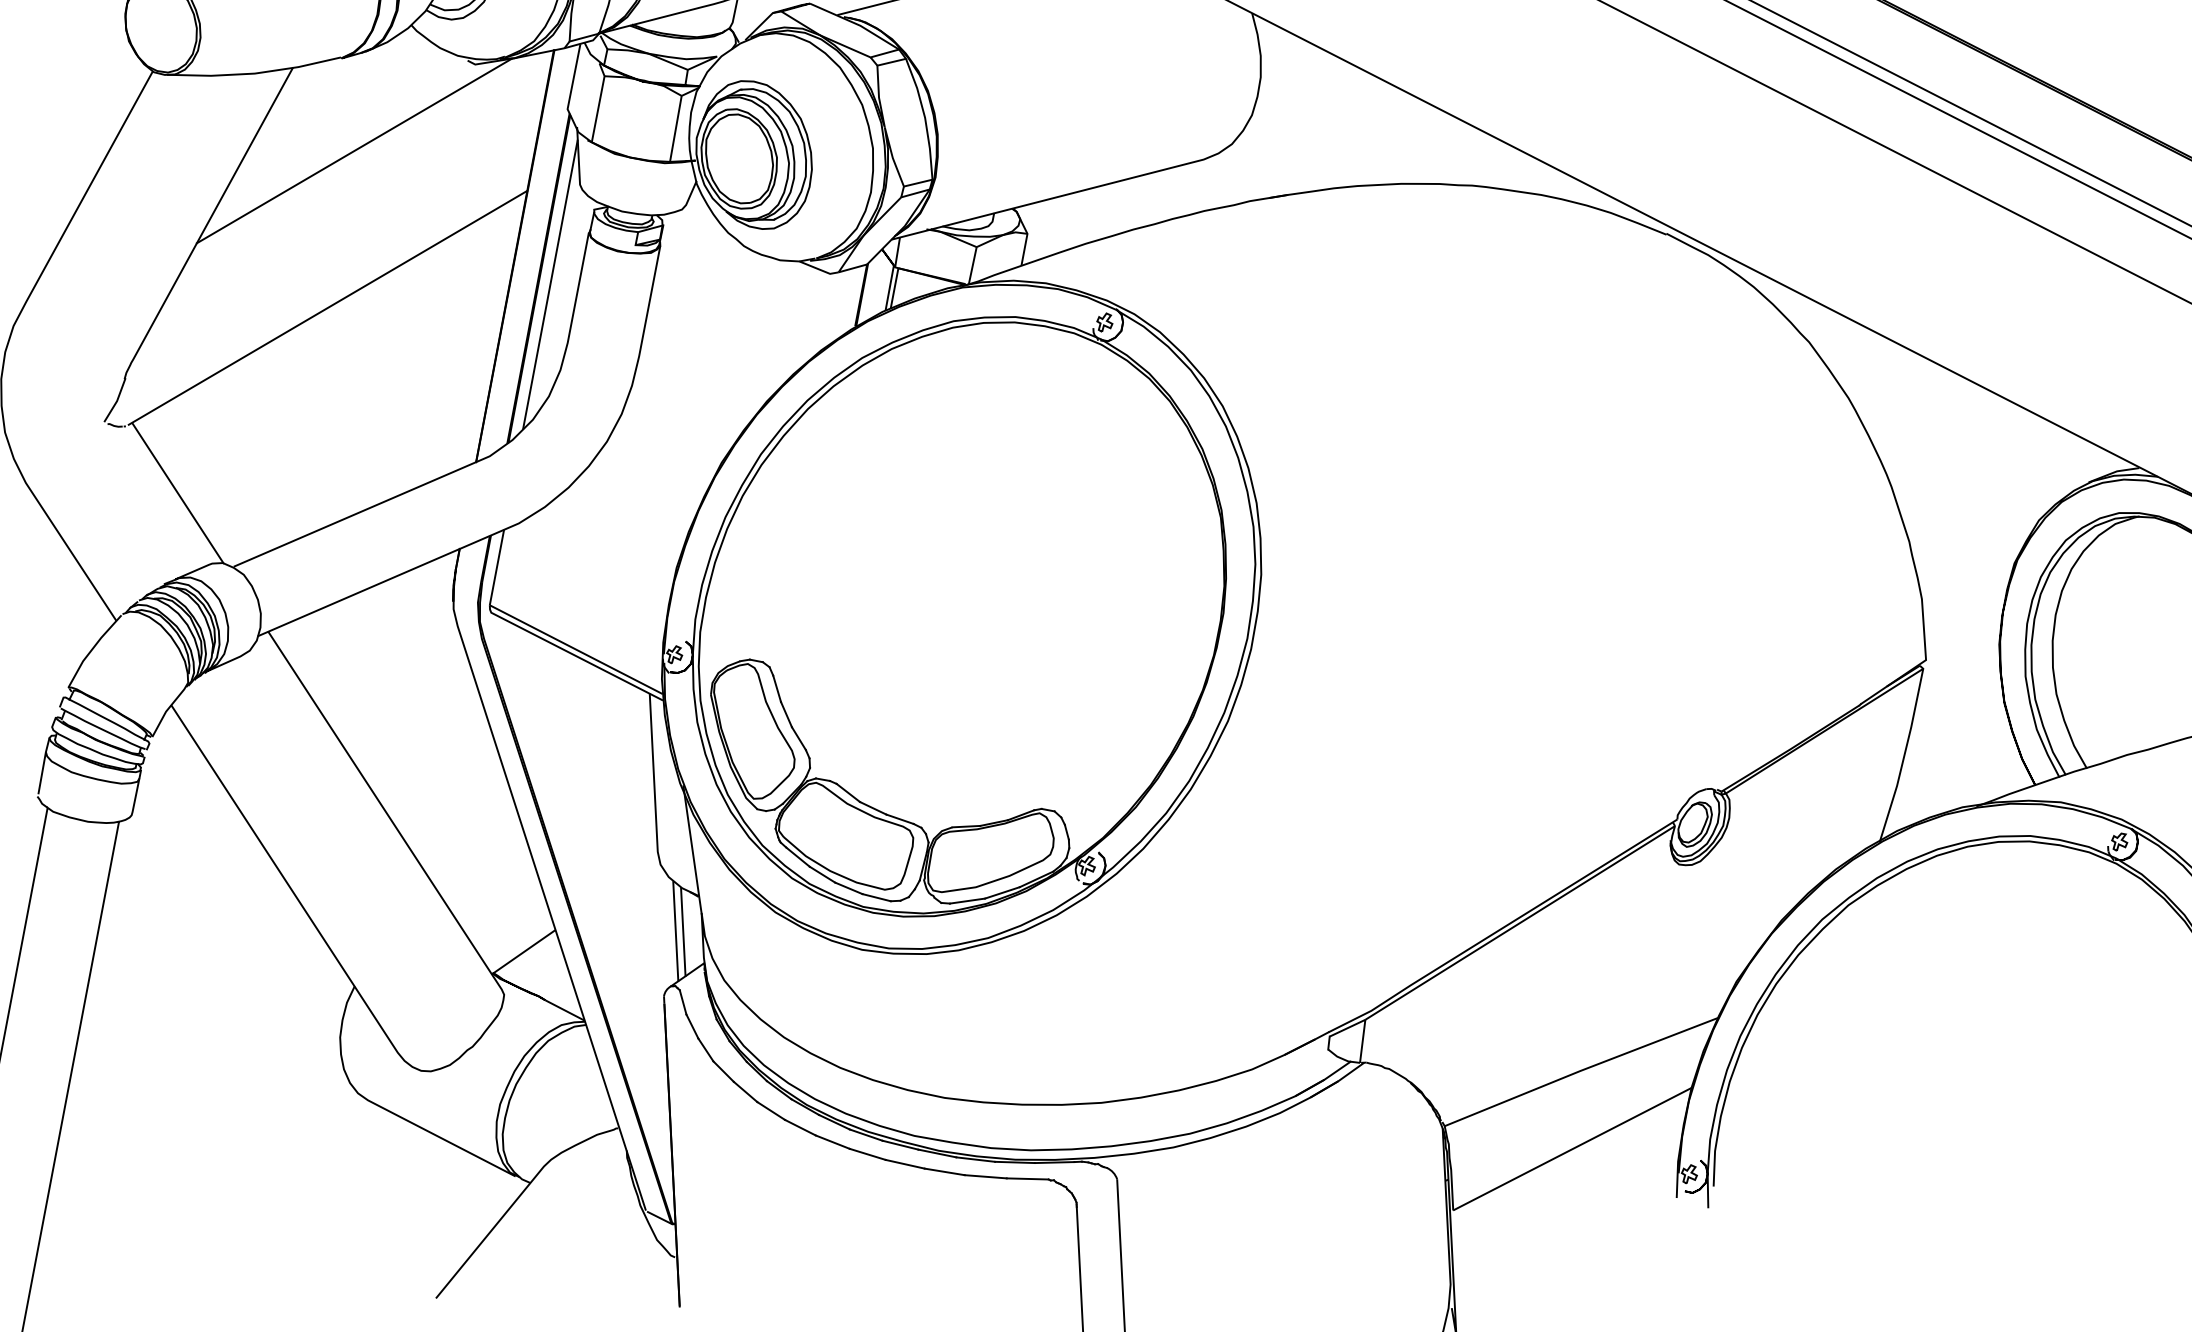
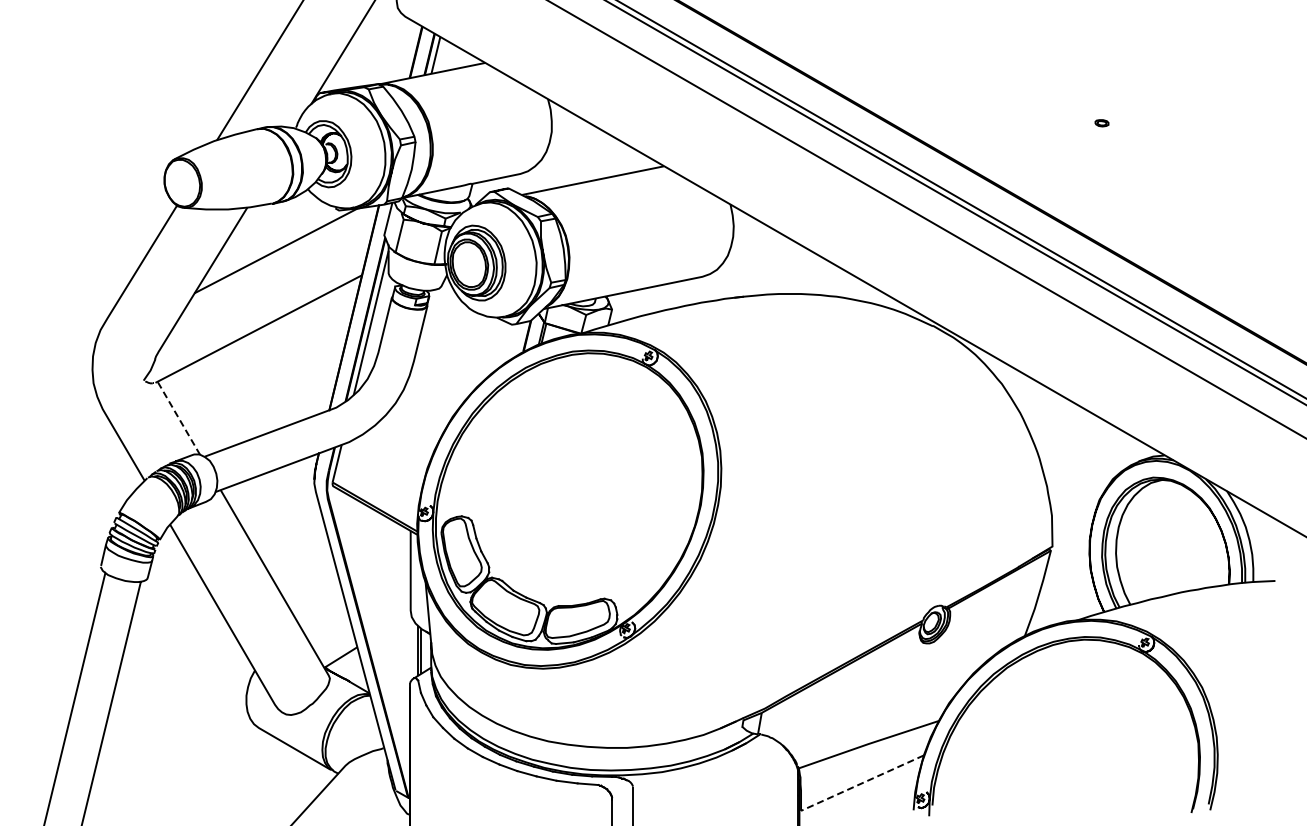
line: (177, 491) -> (178, 417), solid -> dashed
line: (1570, 1149) -> (861, 783), solid -> dashed

